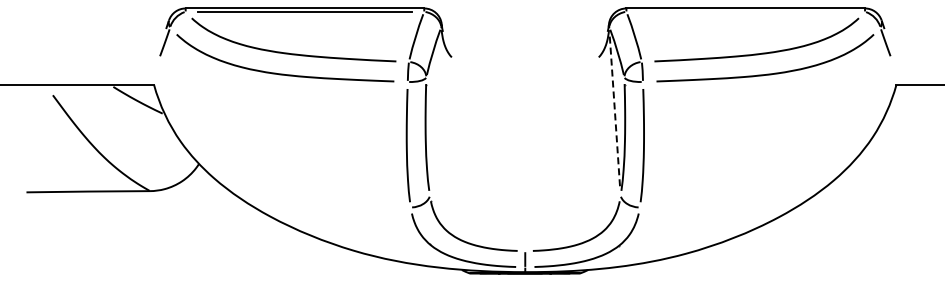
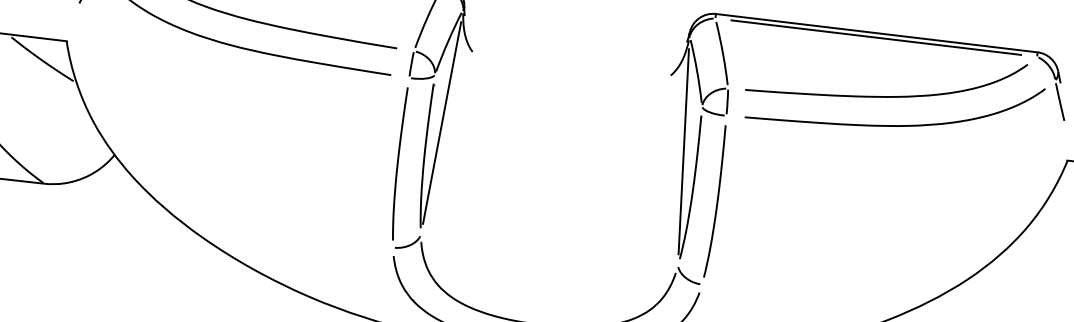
line: (745, 11) -> (875, 37), added
line: (435, 111) -> (441, 122), added
line: (614, 112) -> (683, 152), dashed -> solid

